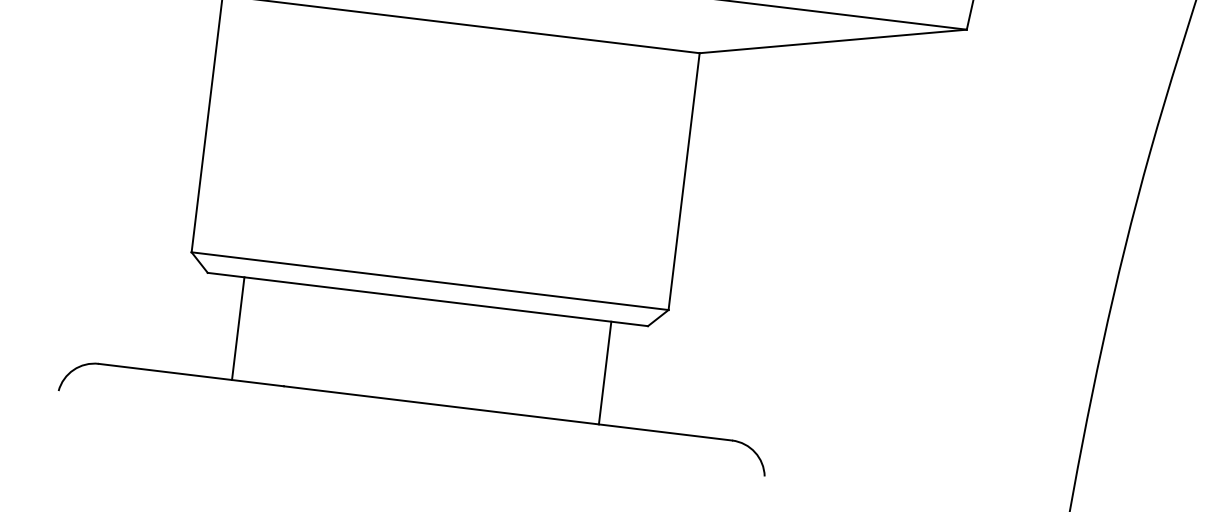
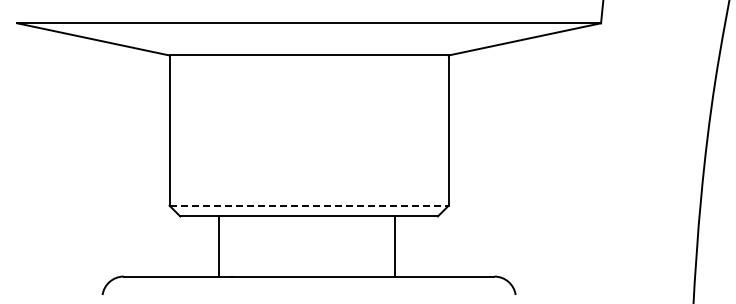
line: (430, 280) -> (309, 205), solid -> dashed
line: (237, 328) -> (218, 246), moved
line: (605, 373) -> (395, 246), moved

